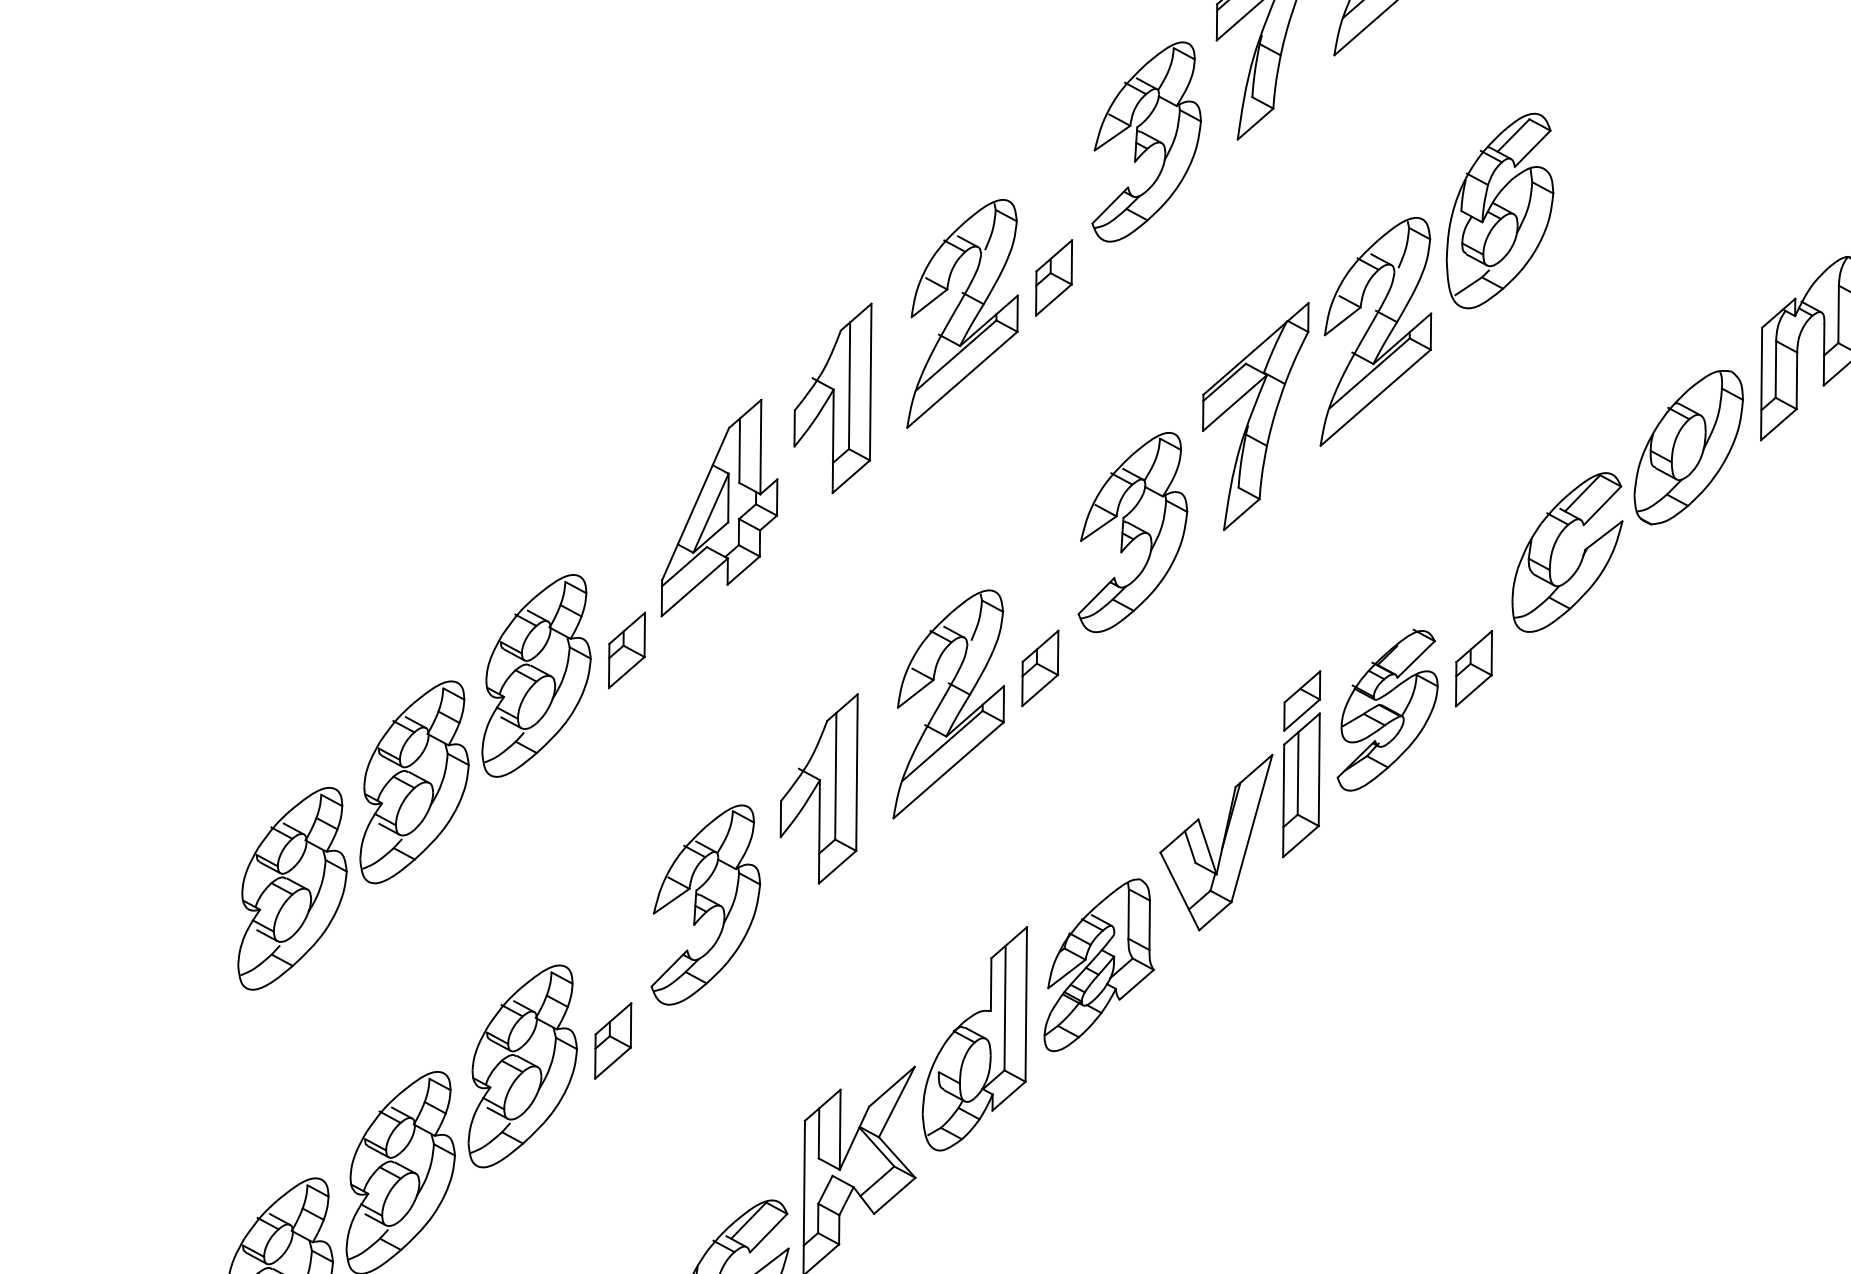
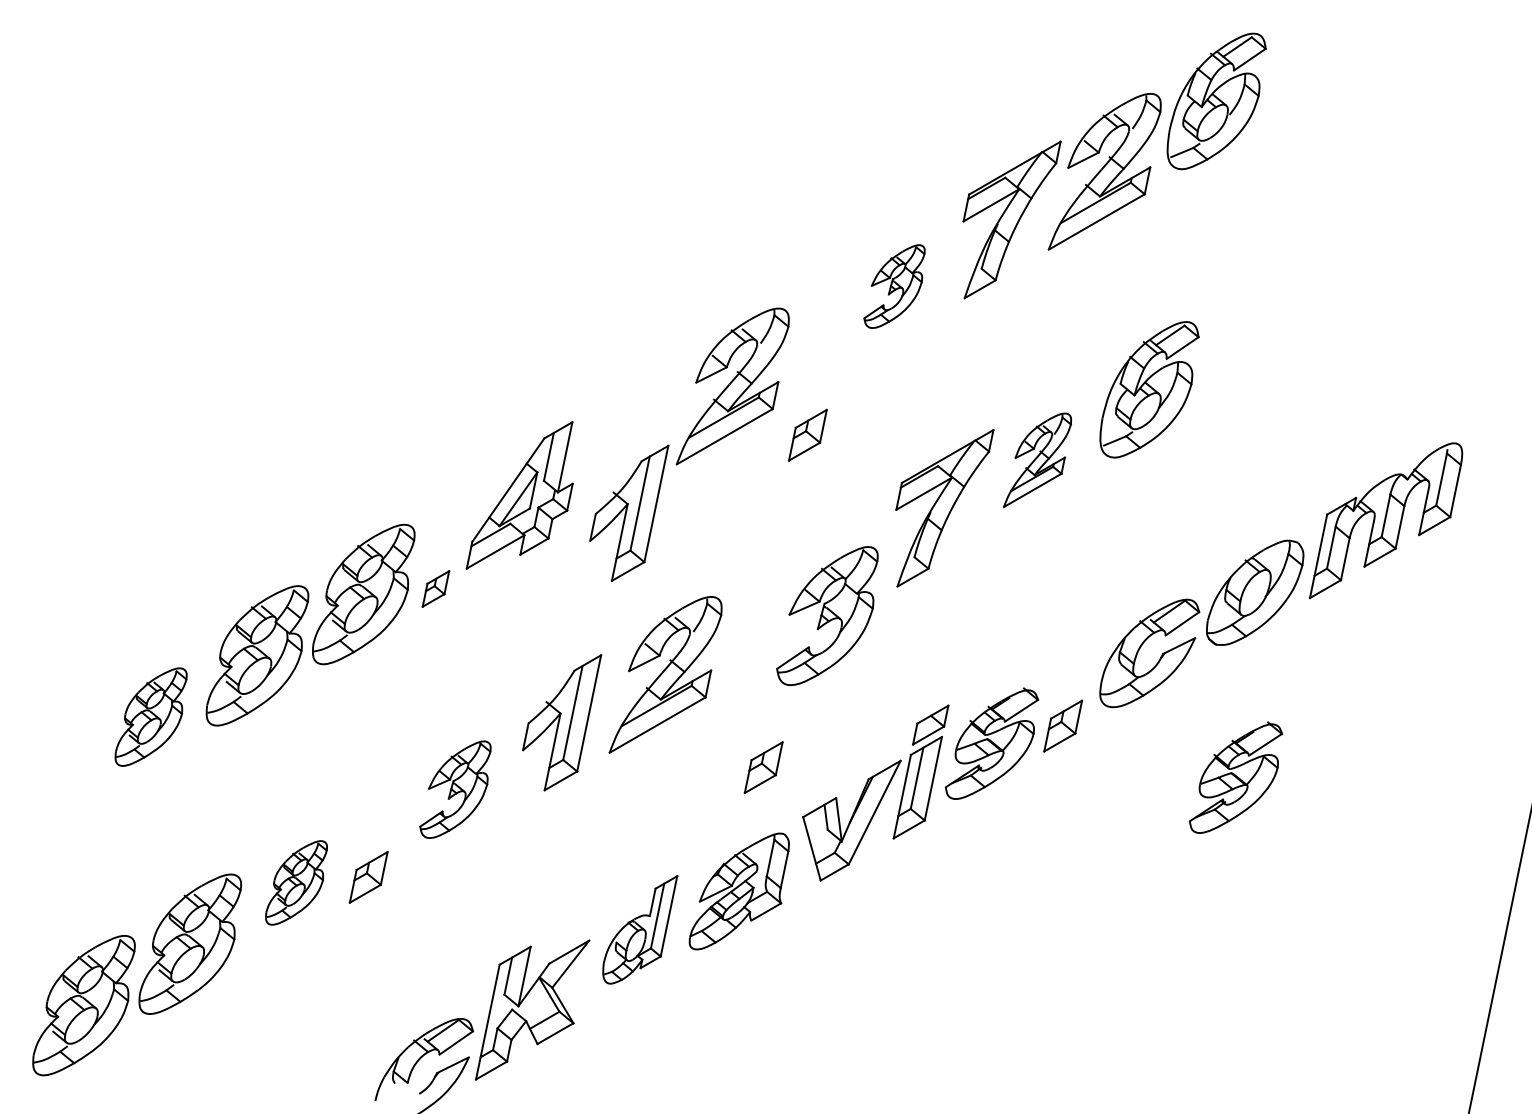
part: (1143, 142) -> (894, 286), size x0.6
part: (1053, 277) -> (807, 434), moved
part: (1373, 331) -> (1037, 460), size x0.6
part: (838, 399) -> (629, 512), moved
part: (1130, 532) -> (827, 615), moved
part: (626, 649) -> (435, 588), size x0.7
part: (1040, 668) -> (763, 767), moved
part: (1710, 691) -> (1235, 777), added
part: (289, 888) -> (150, 716), size x0.7
part: (703, 905) -> (455, 789), size x0.7
part: (978, 1039) -> (640, 929), size x0.7
part: (520, 1065) -> (296, 882), size x0.6

